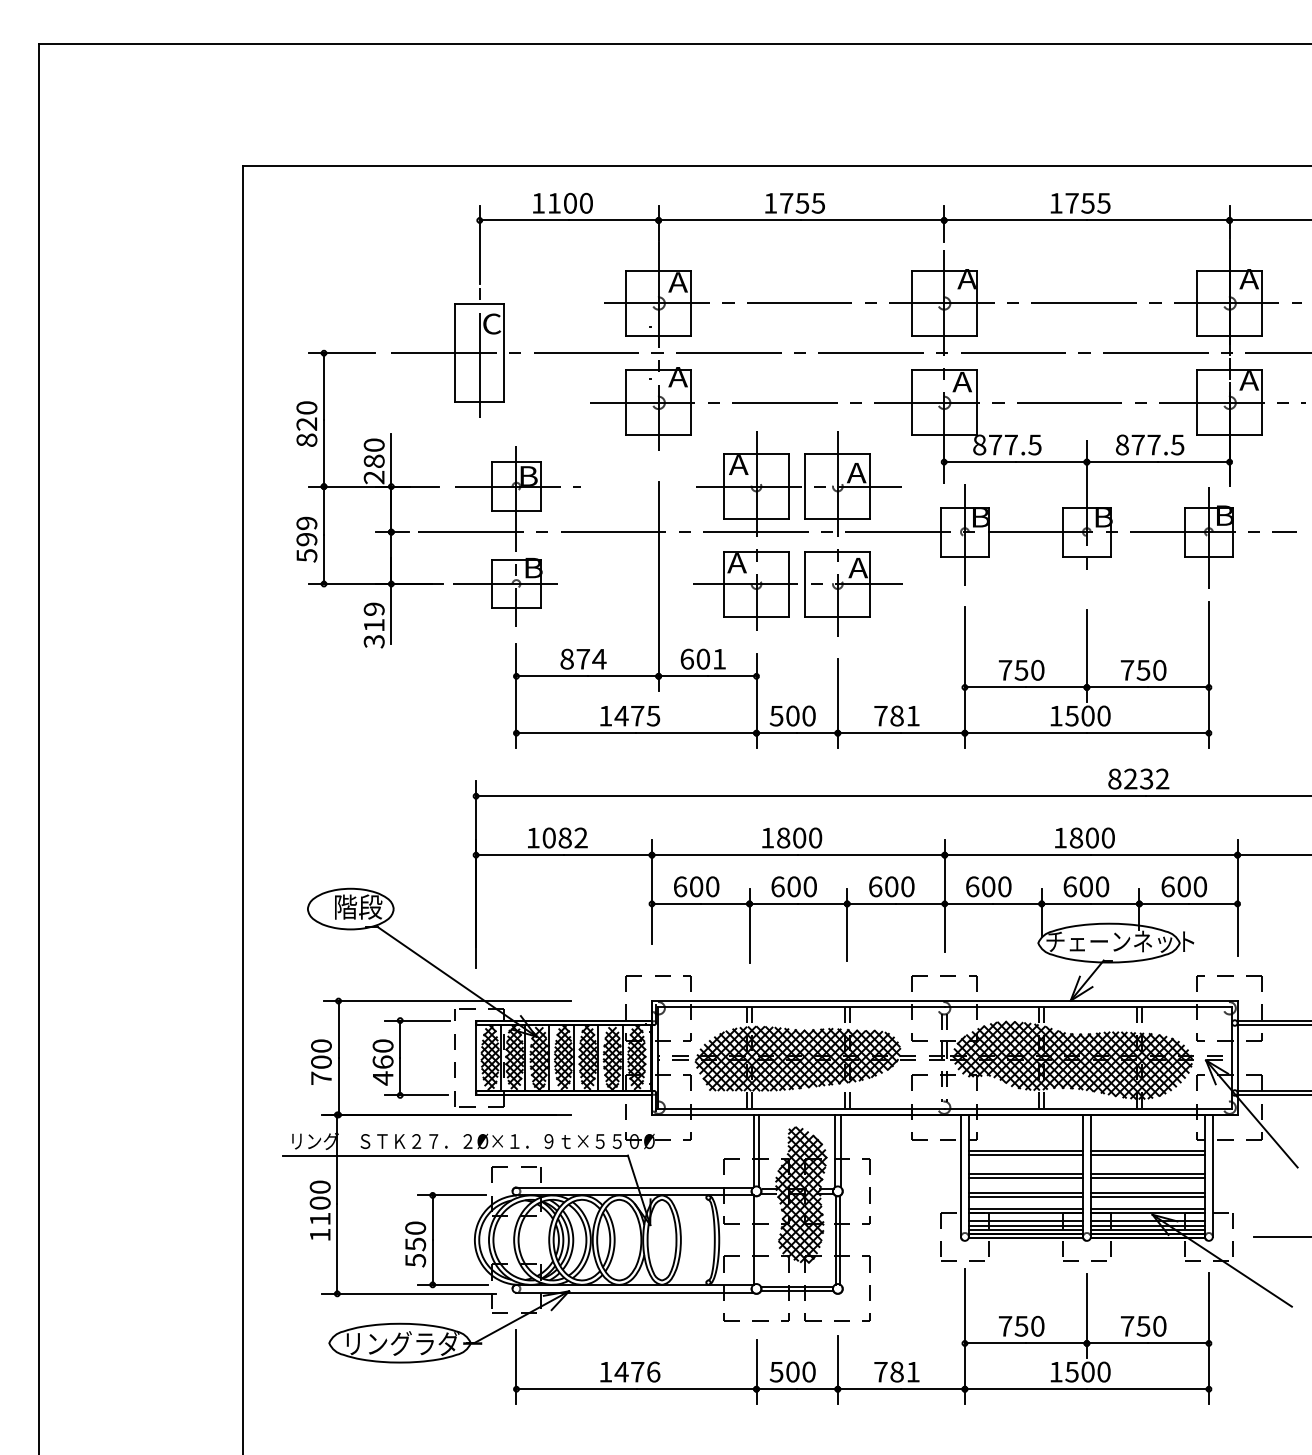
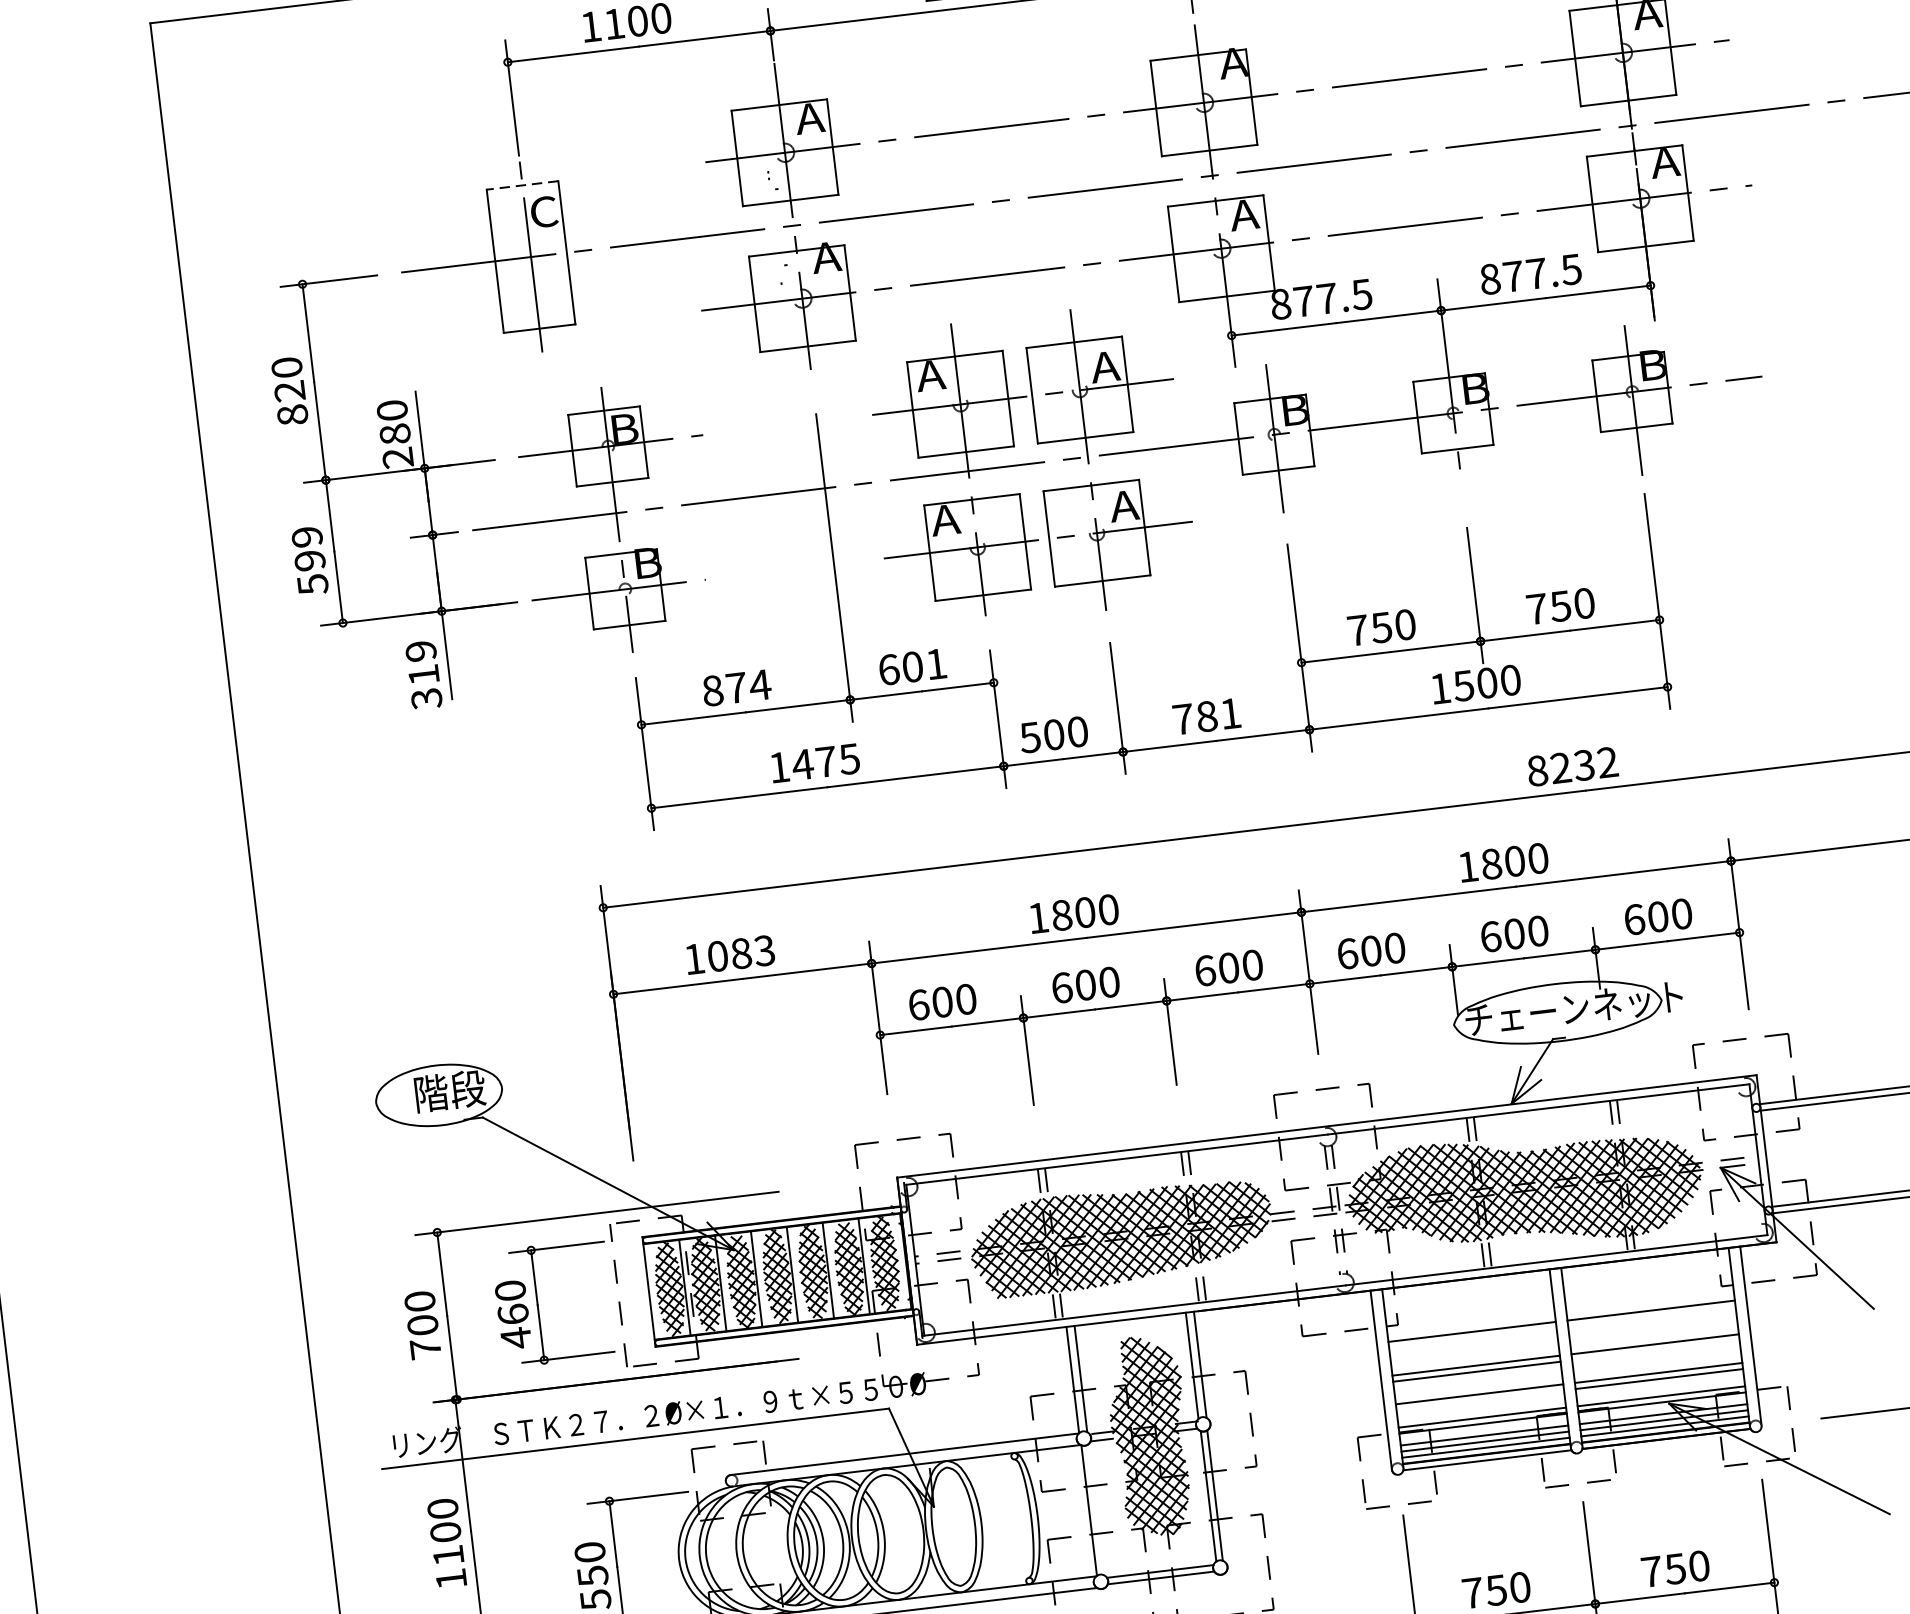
line: (479, 304) -> (522, 185), solid -> dashed
text: (580, 838) -> (763, 951), 1082 -> 1083
line: (1025, 1154) -> (1472, 1337), removed
line: (1147, 1154) -> (1651, 1316), removed
line: (1147, 1177) -> (1655, 1349), removed
line: (1025, 1197) -> (1479, 1400), removed

